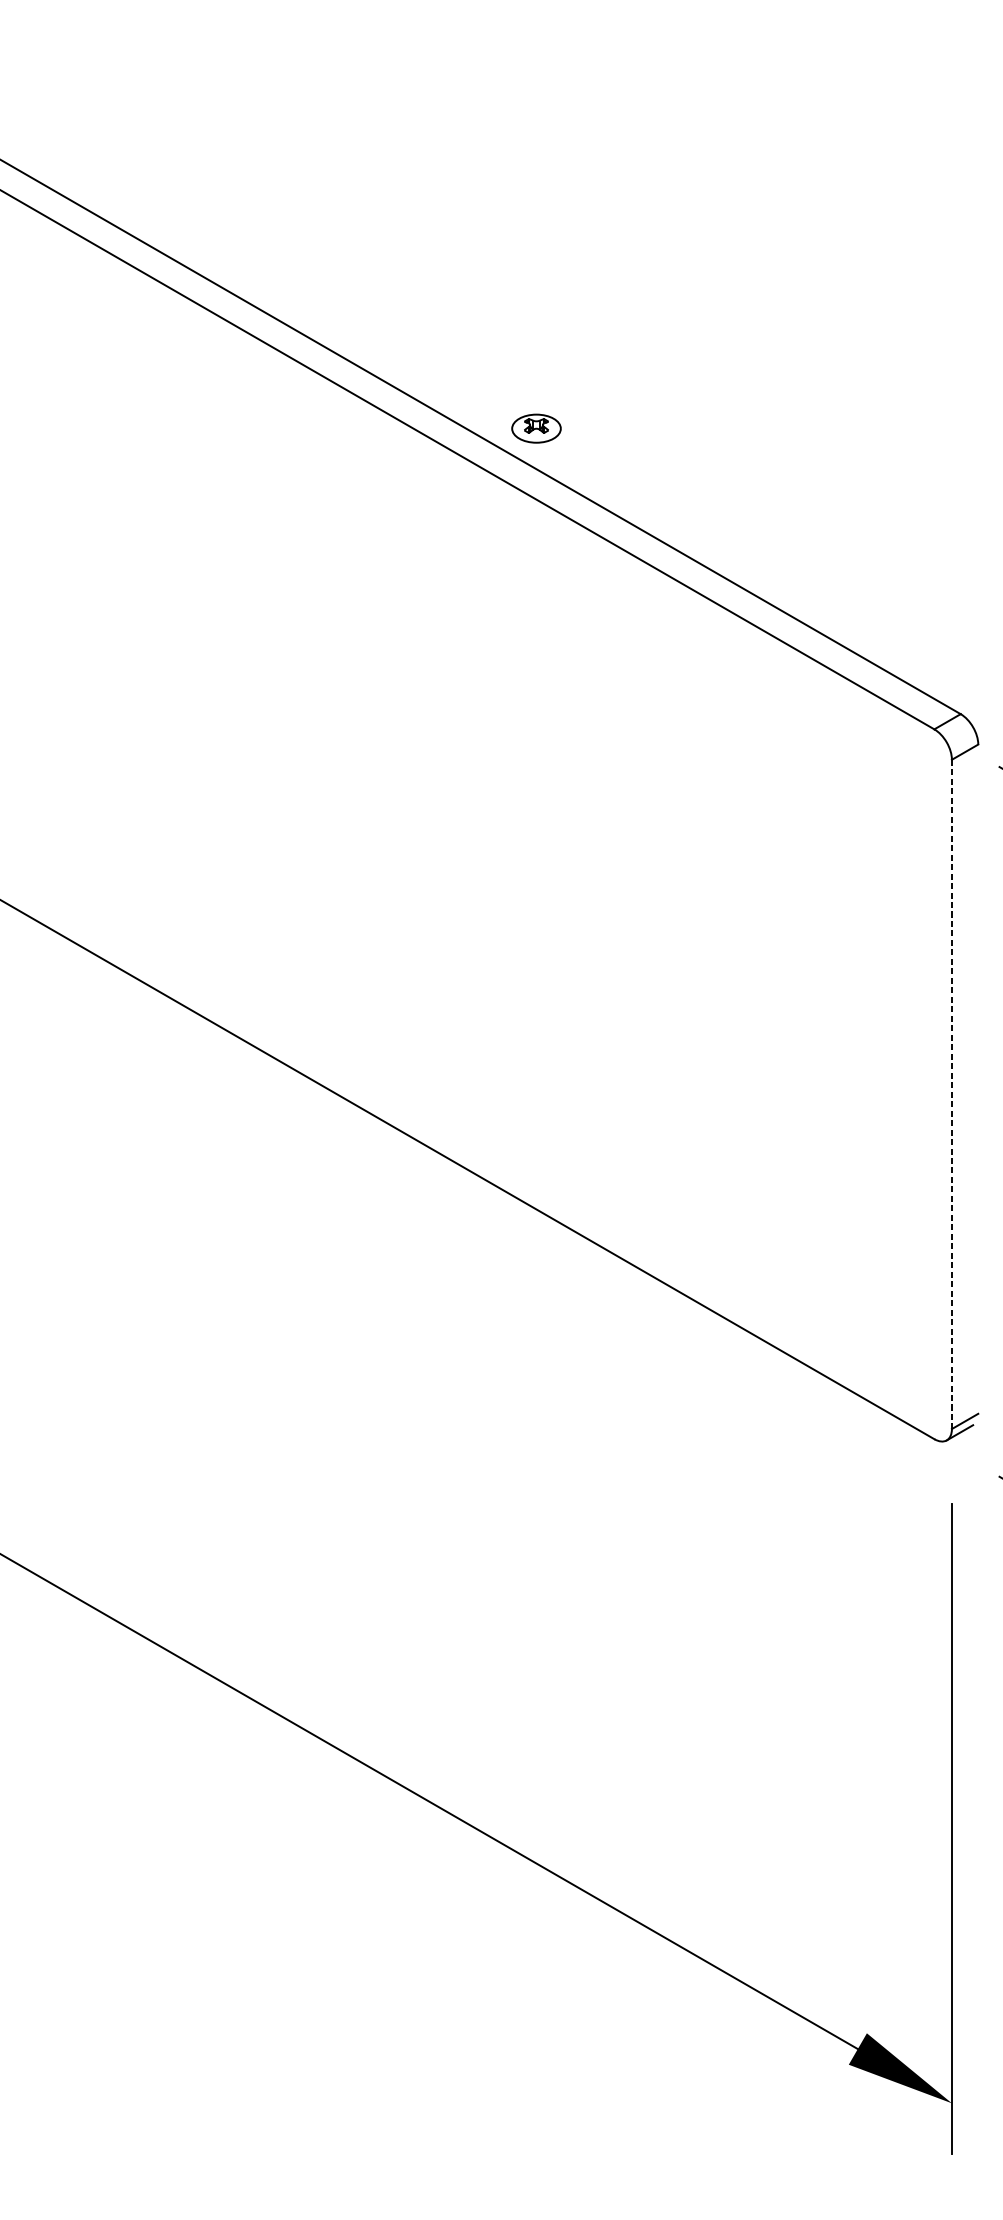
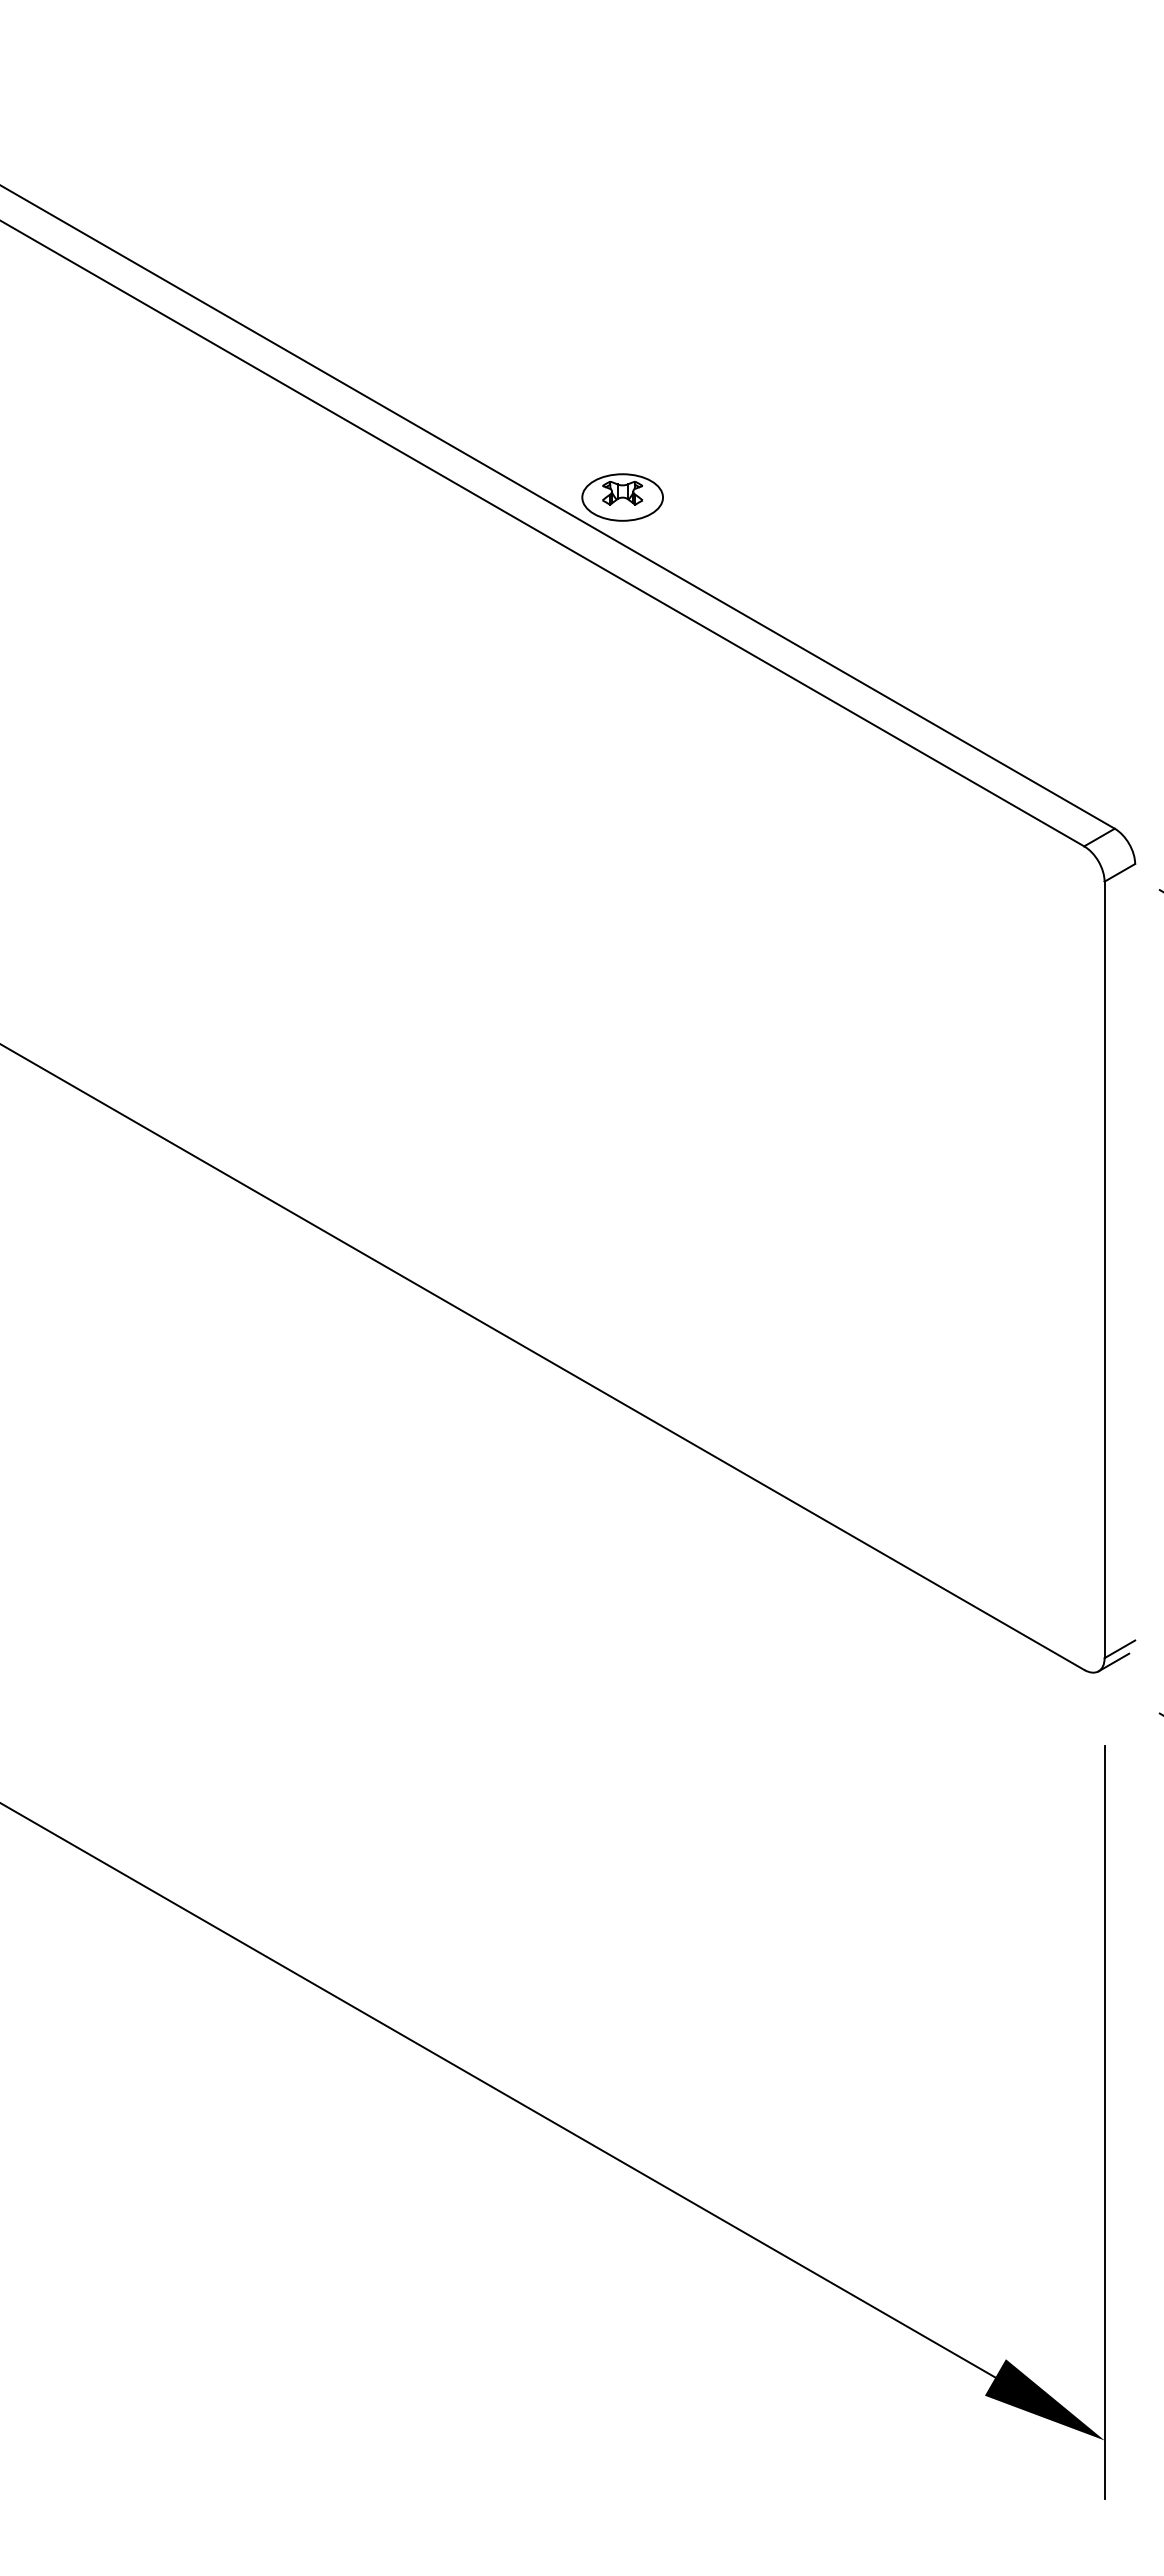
part: (536, 428) -> (622, 497), size x1.43
line: (951, 1094) -> (1104, 1270), dashed -> solid

